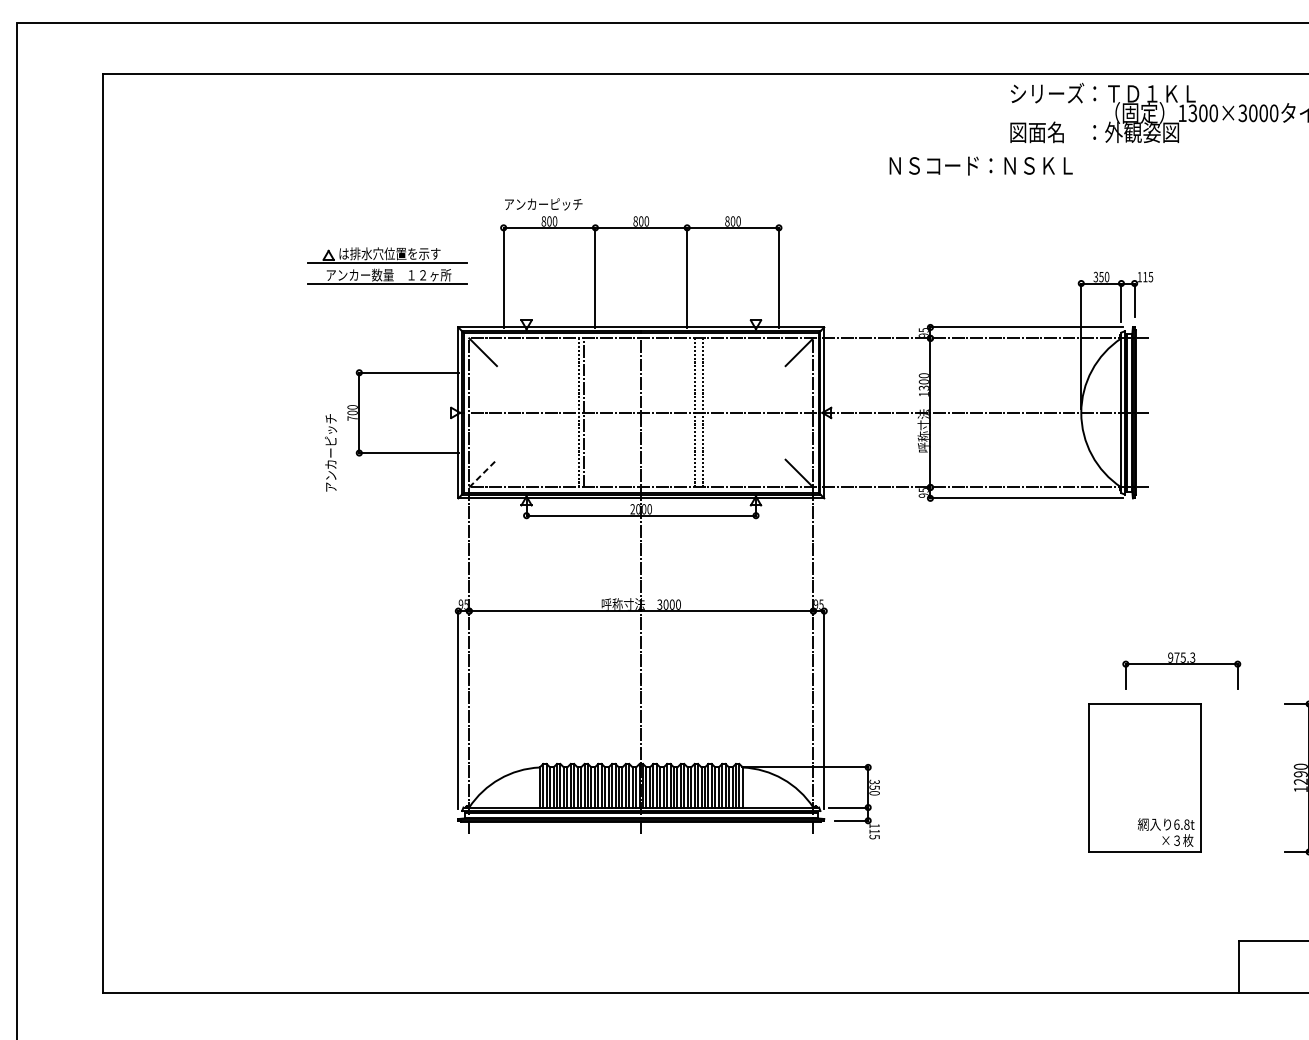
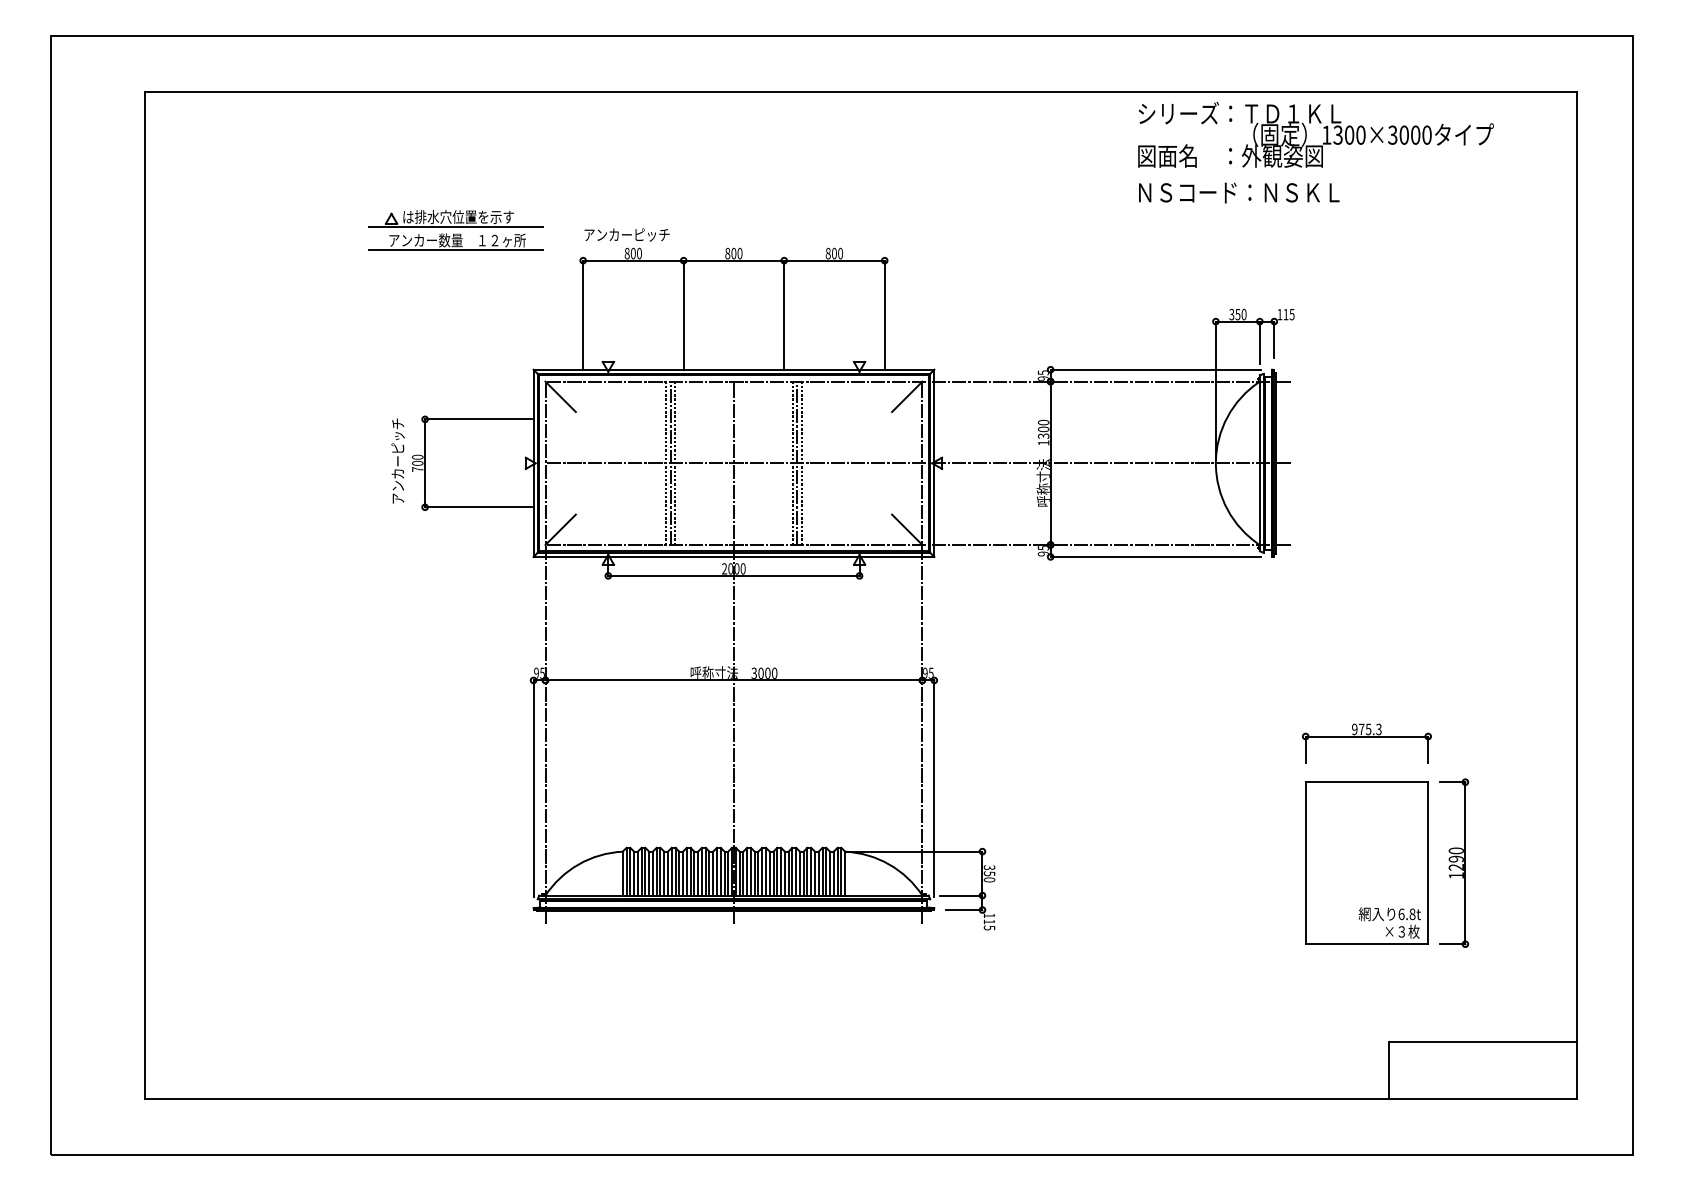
text: (981, 165) -> (1239, 192), moved
part: (387, 266) -> (455, 230), moved
line: (587, 412) -> (675, 462), added
line: (699, 412) -> (797, 462), added
text: (330, 452) -> (397, 460), moved
line: (483, 473) -> (561, 529), dashed -> solid
part: (1181, 670) -> (1366, 743), moved
part: (1144, 777) -> (1366, 862), moved

